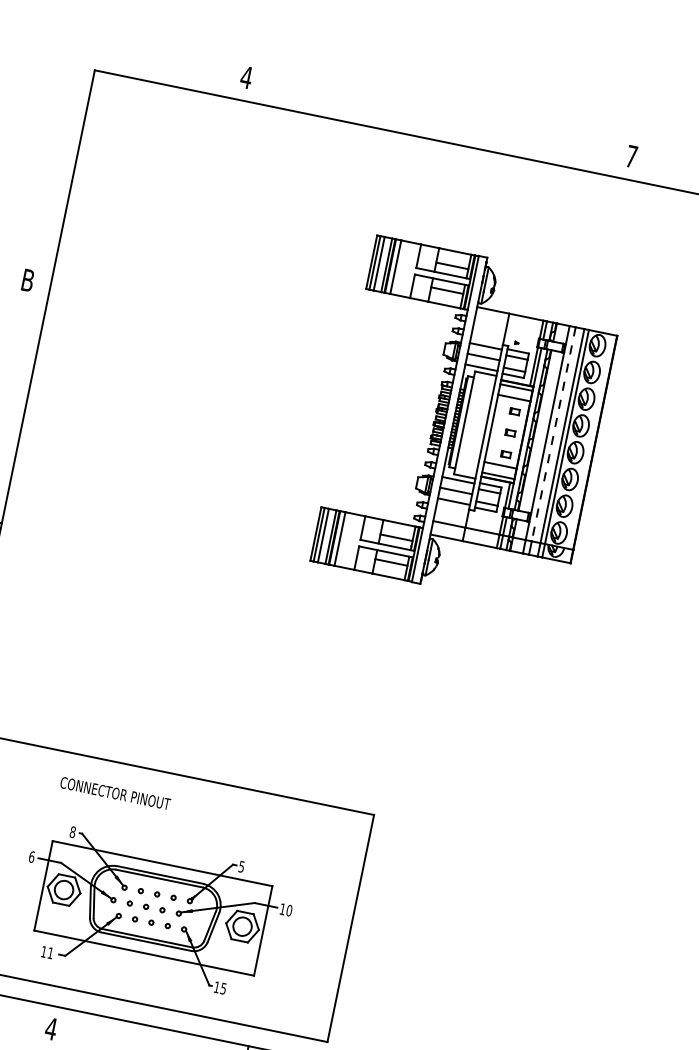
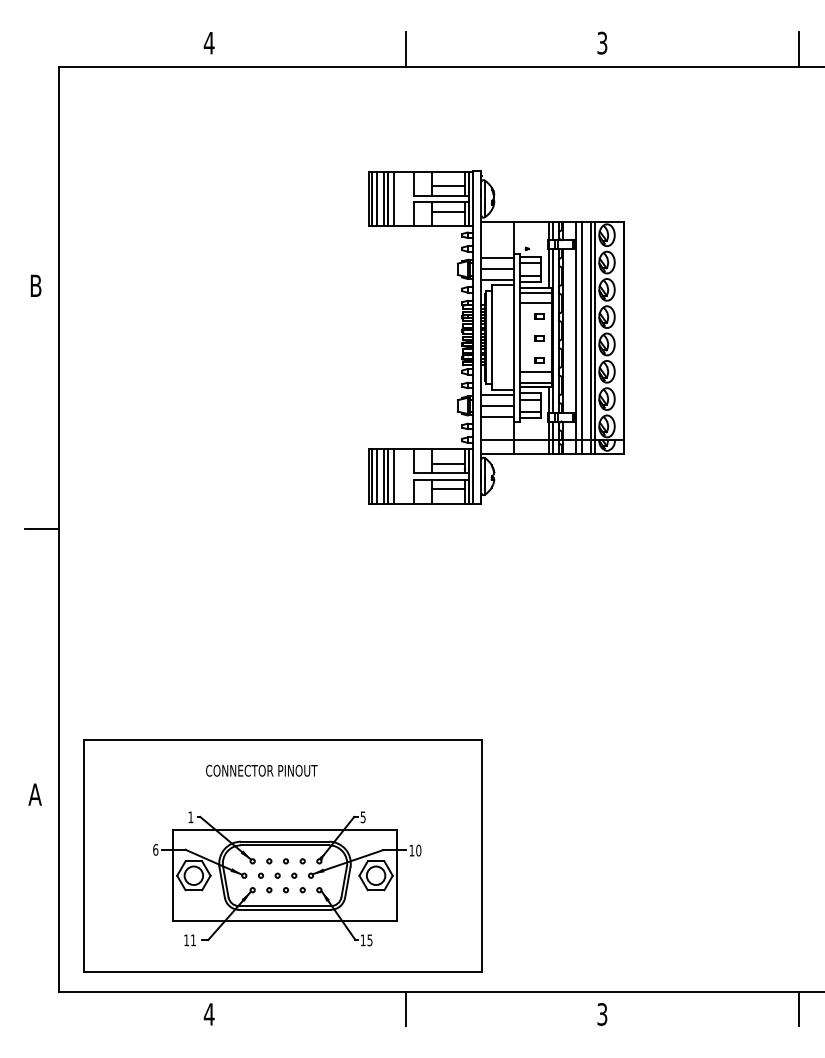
line: (438, 122) -> (406, 48), added
text: (631, 155) -> (602, 42), 7 -> 3
line: (553, 434) -> (581, 331), dashed -> solid
text: (115, 793) -> (261, 770), moved
text: (72, 832) -> (190, 817), 8 -> 1

